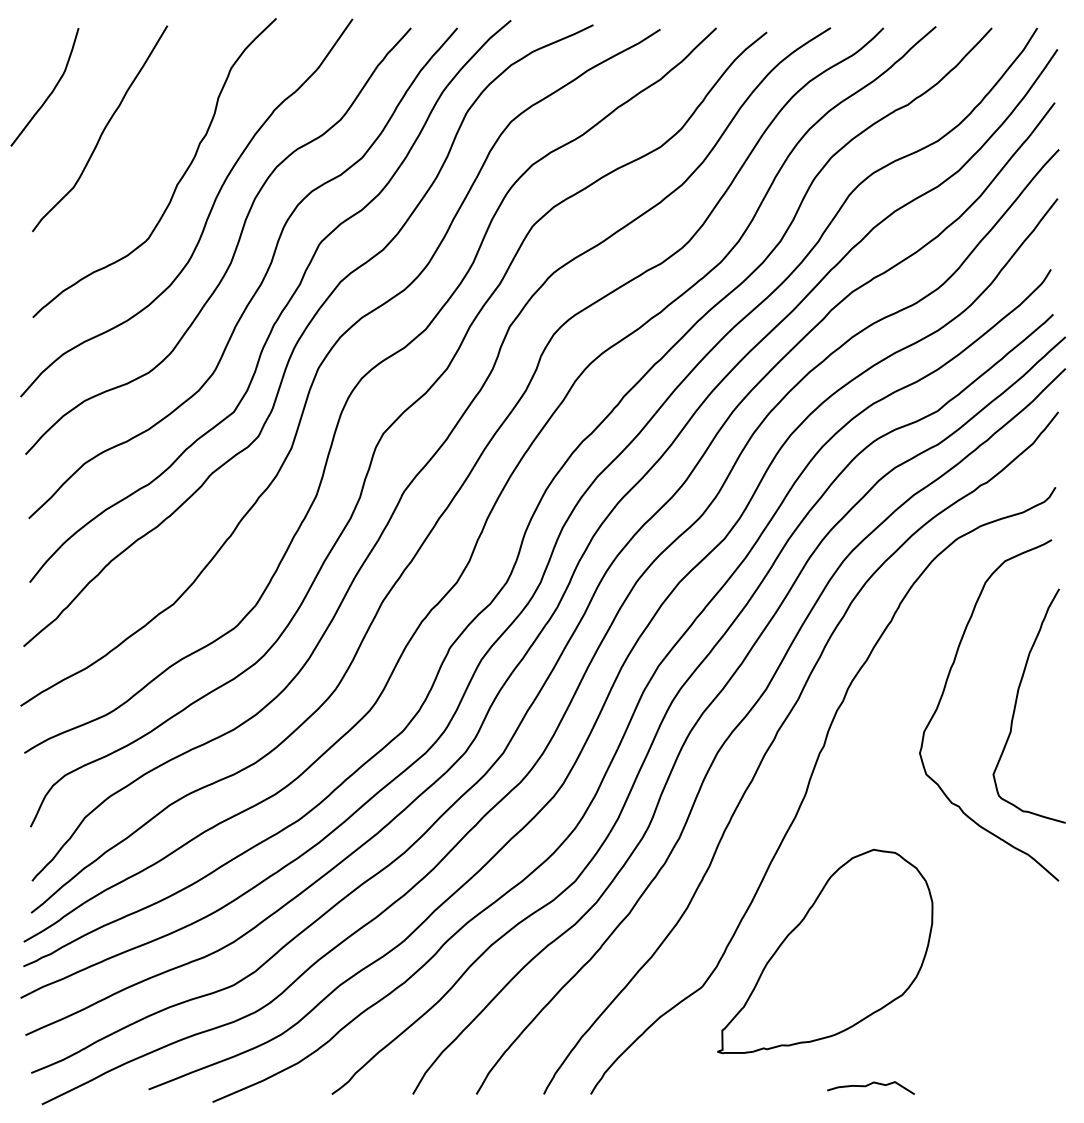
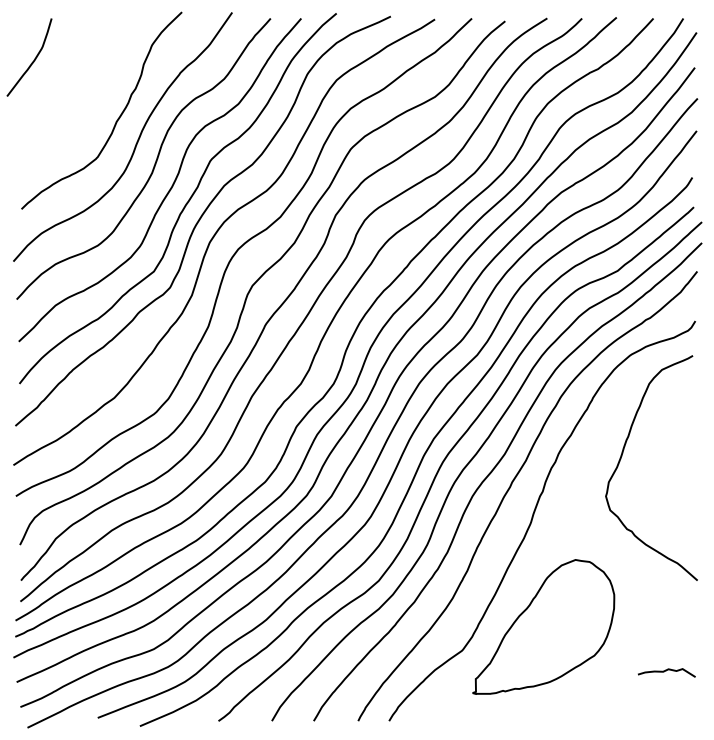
curve: (102, 129) -> (67, 85), removed
curve: (1017, 701) -> (670, 462), removed
curve: (870, 1085) -> (666, 671), moved

